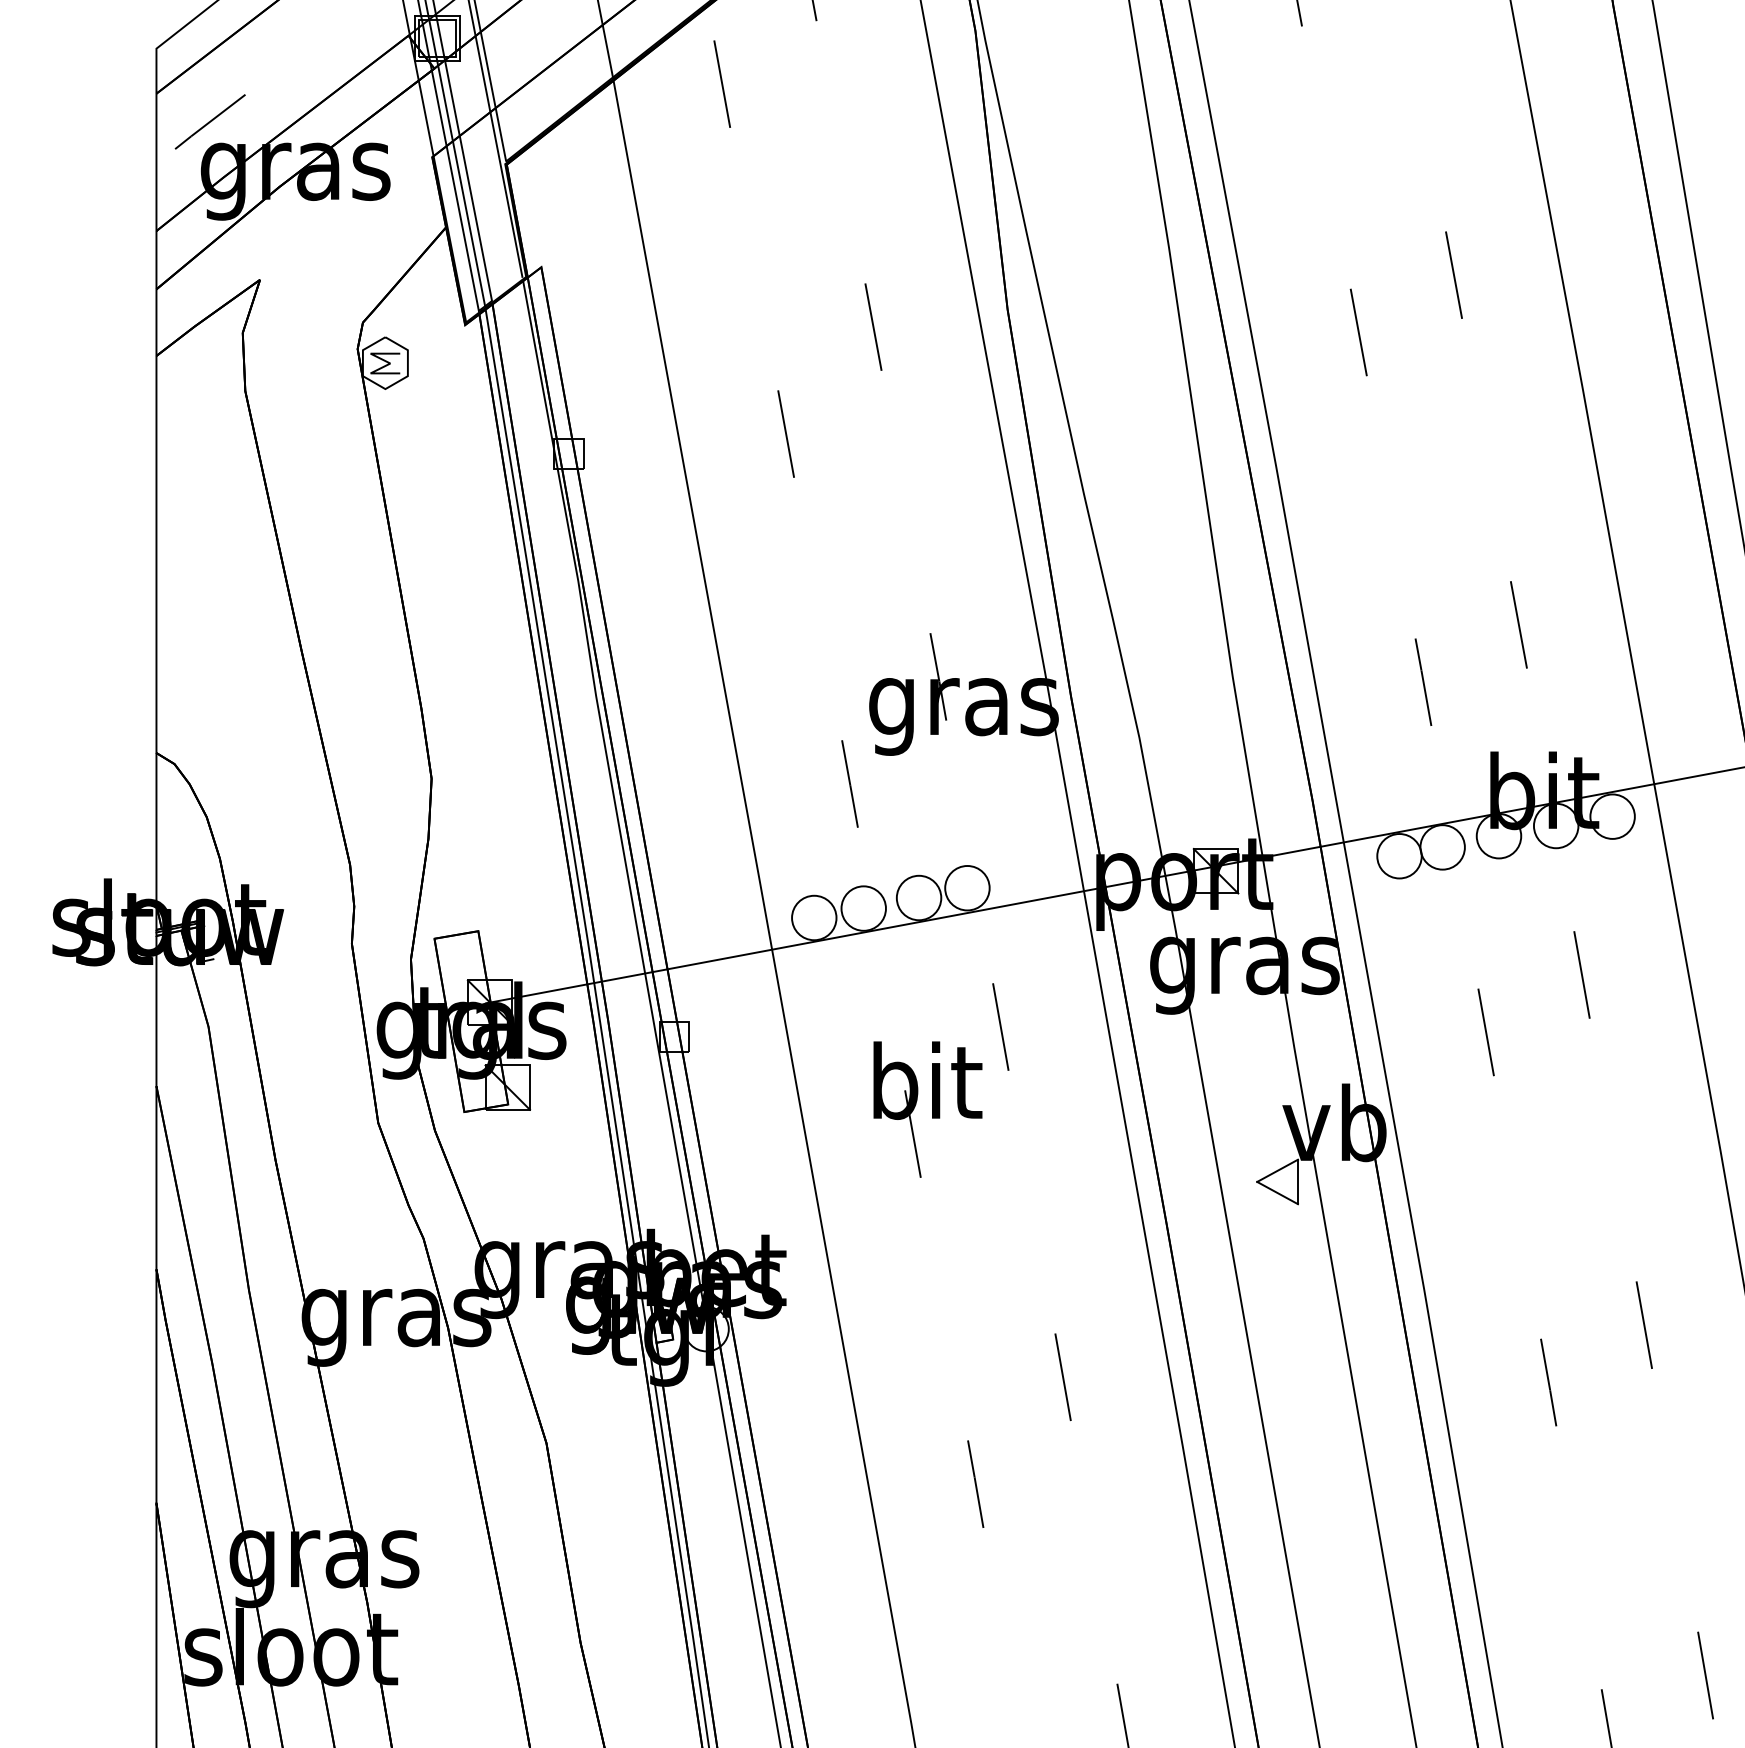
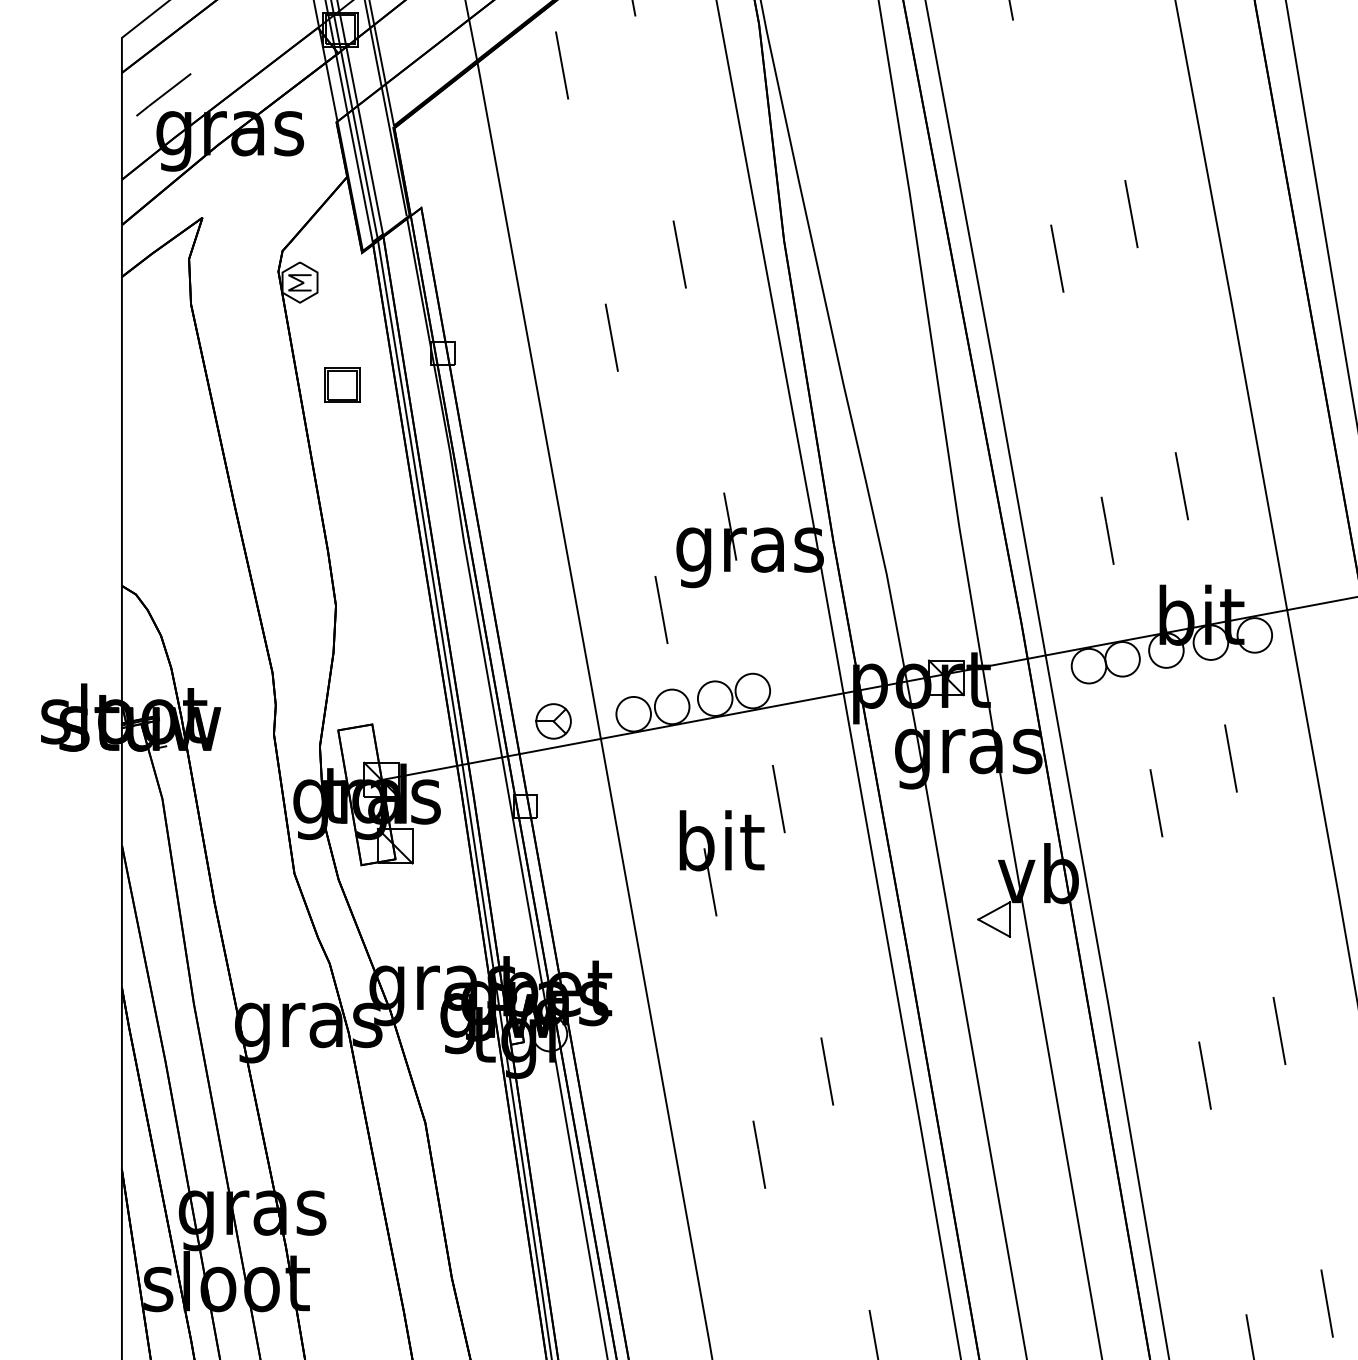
part: (439, 494) -> (342, 384), added
part: (711, 927) -> (553, 721), added

